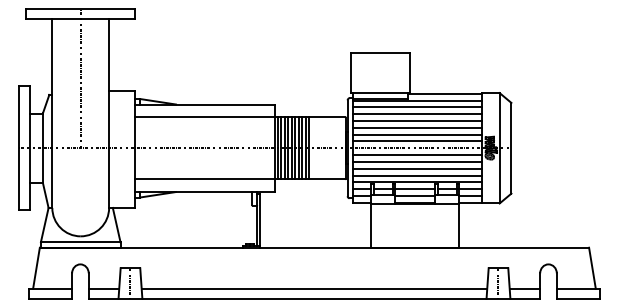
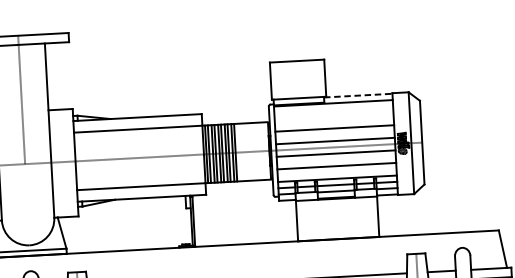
line: (445, 93) -> (358, 95), solid -> dashed
line: (417, 107) -> (333, 109), removed
line: (417, 114) -> (333, 116), removed
line: (417, 120) -> (334, 121), removed
line: (417, 134) -> (334, 134), removed
line: (417, 161) -> (336, 159), removed
line: (417, 175) -> (337, 172), removed

